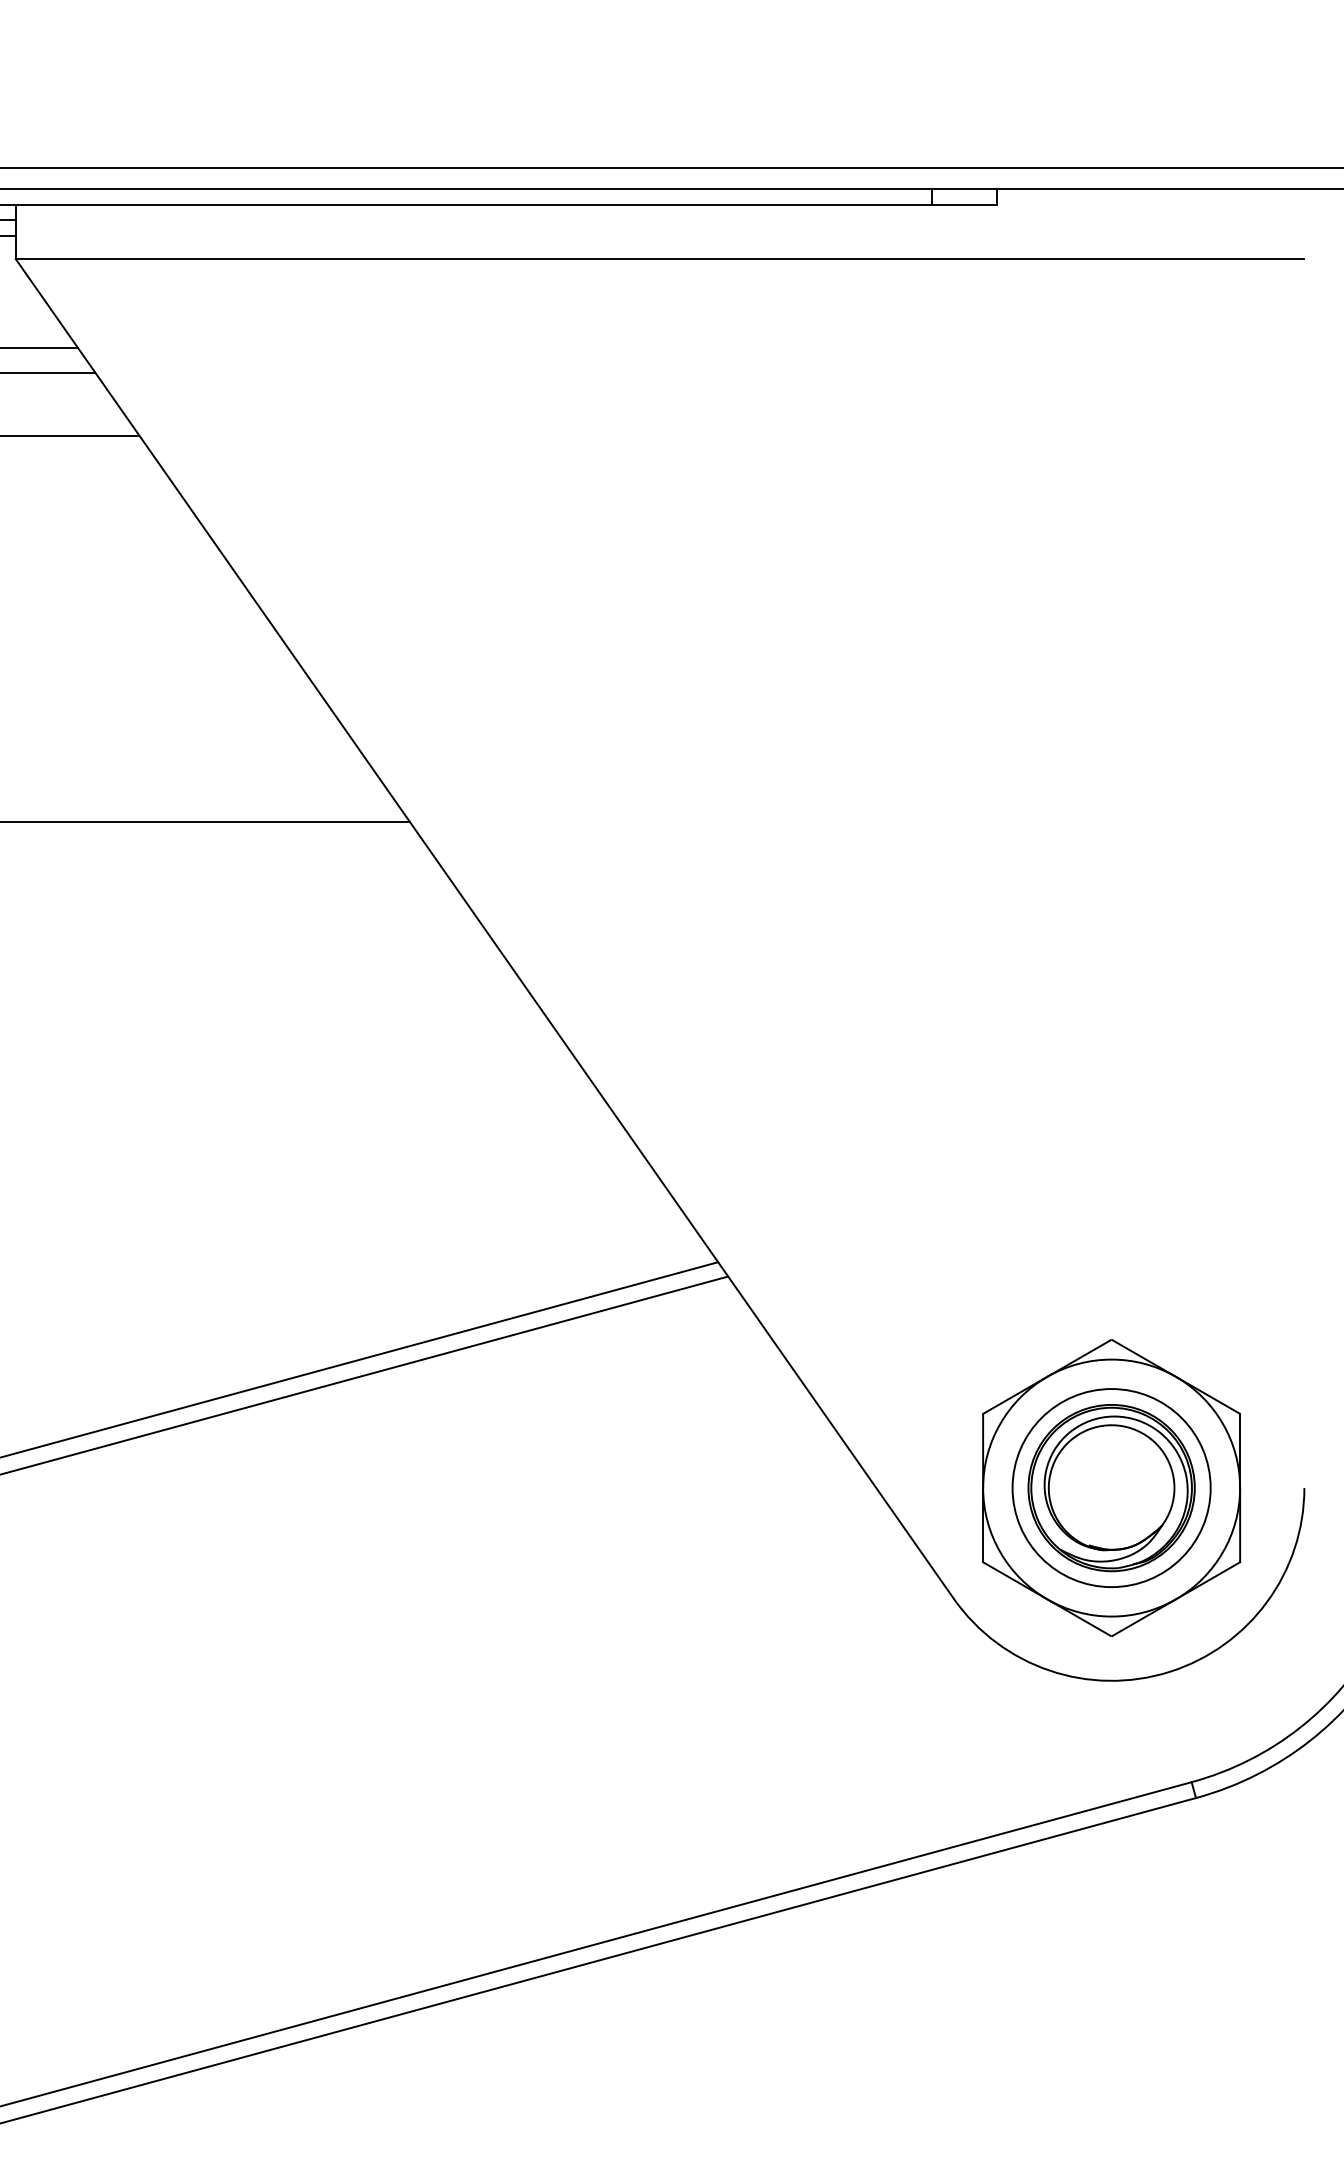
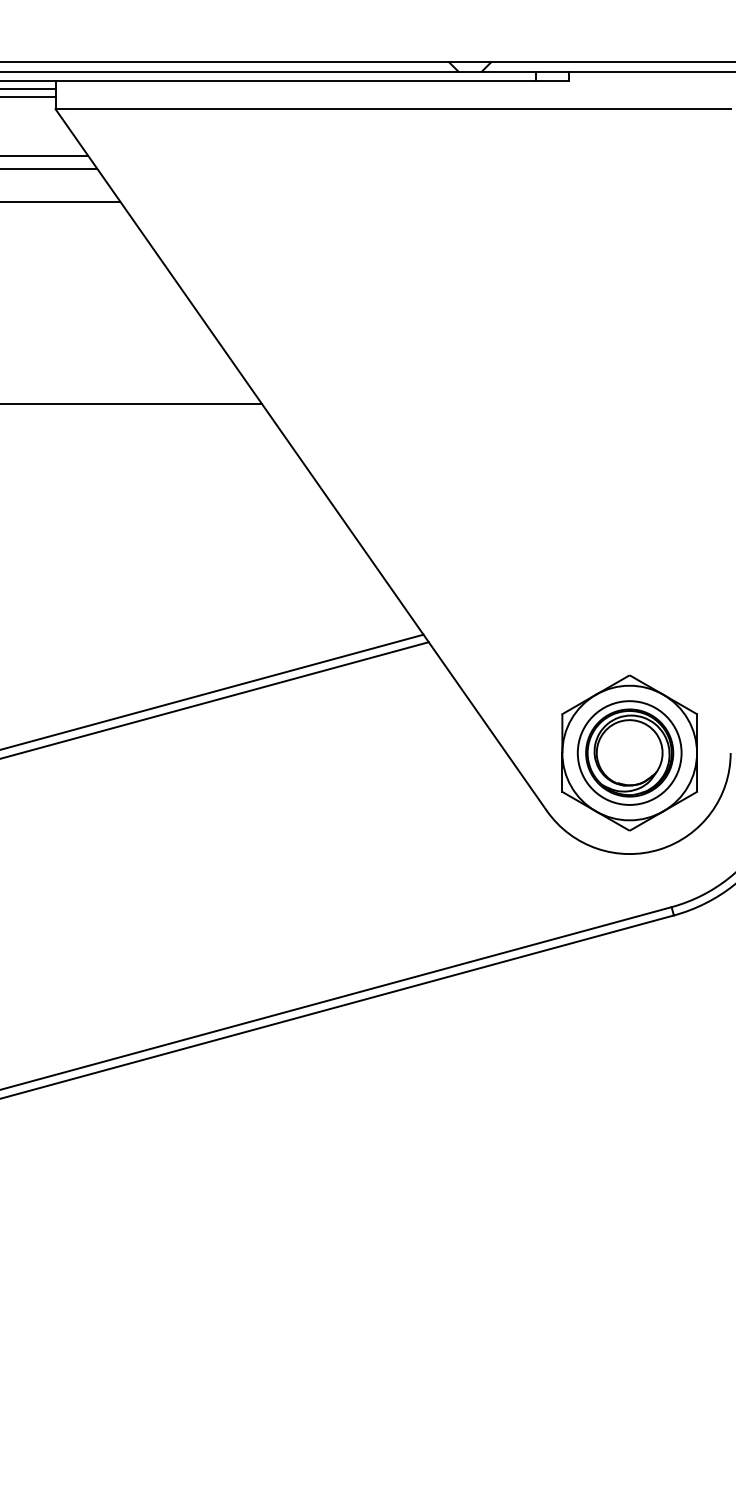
hatch: (805, 177) -> (469, 66), added

